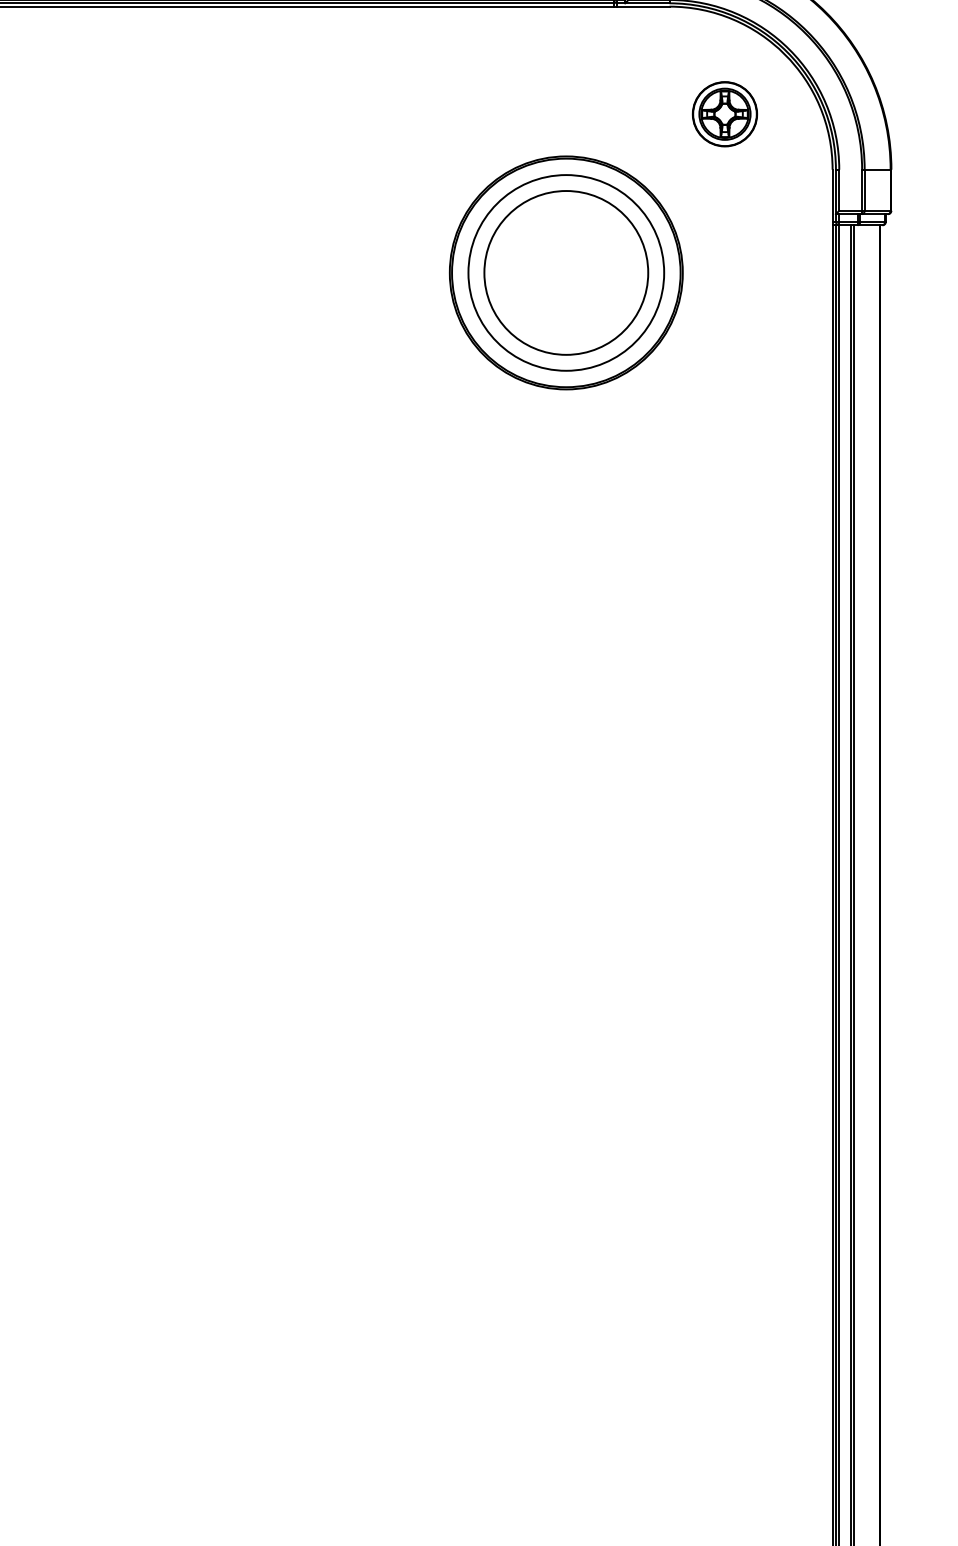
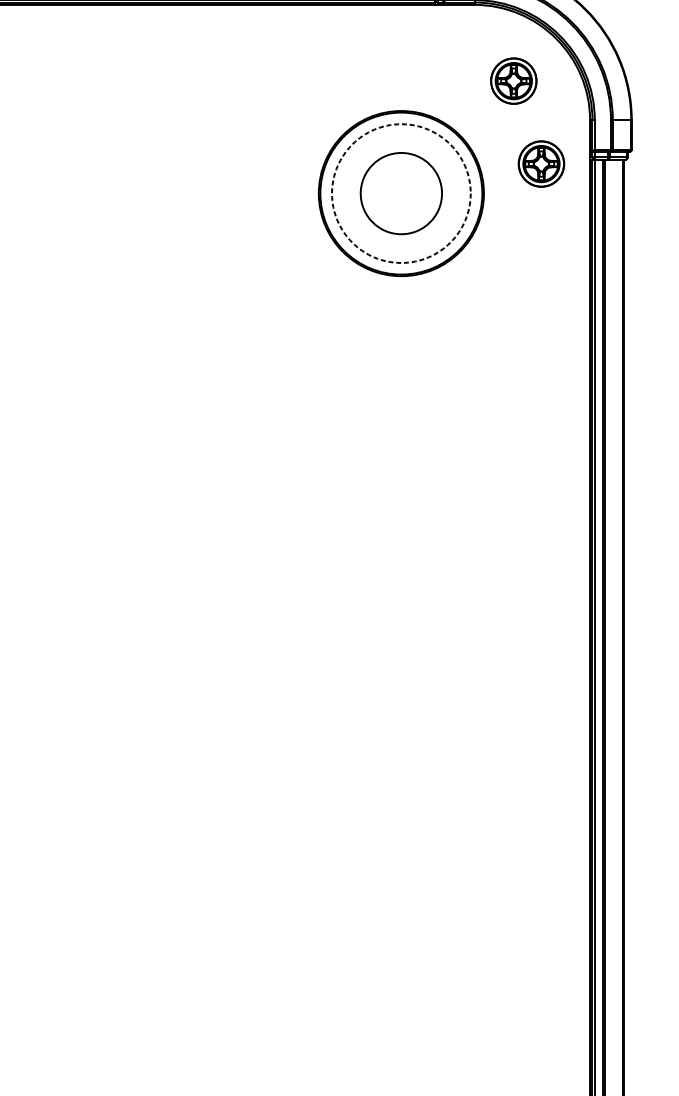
part: (763, 231) -> (541, 164), added
circle: (566, 272) -> (401, 193), size x0.7
circle: (566, 272) -> (401, 193), solid -> dashed

